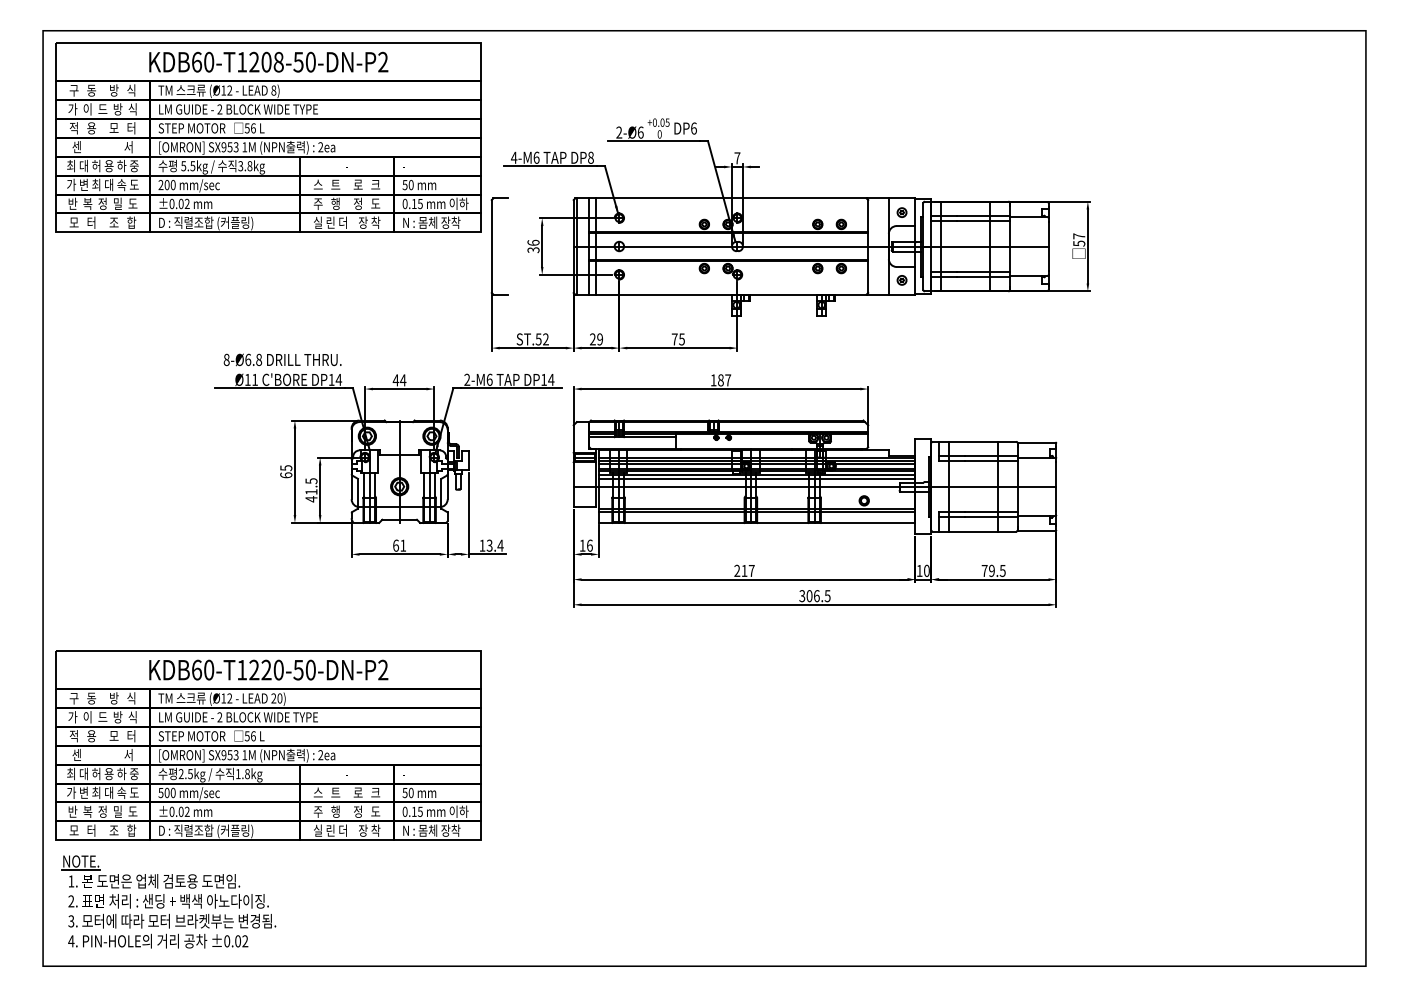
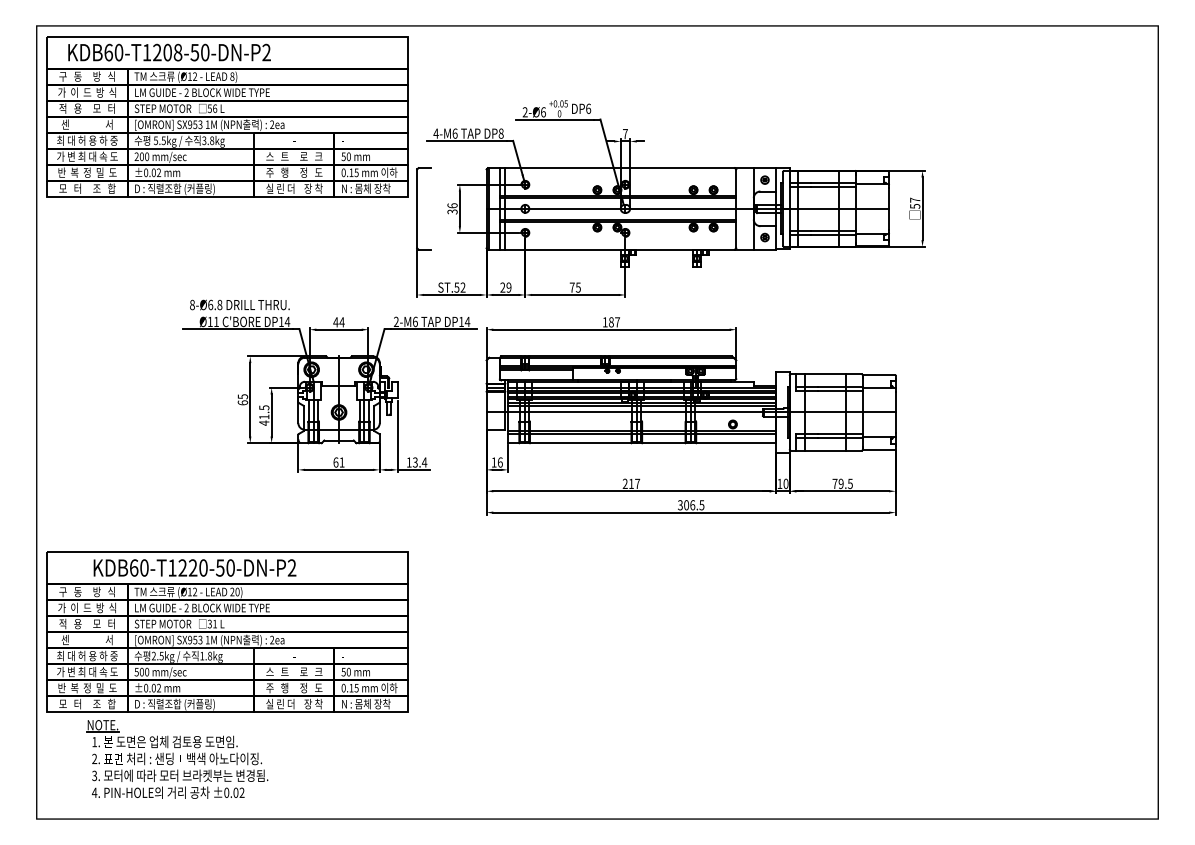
text: (268, 61) -> (169, 52), moved
text: (268, 669) -> (194, 567), moved
text: (250, 736) -> (212, 624), 56 -> 31
part: (168, 901) -> (176, 759), moved

